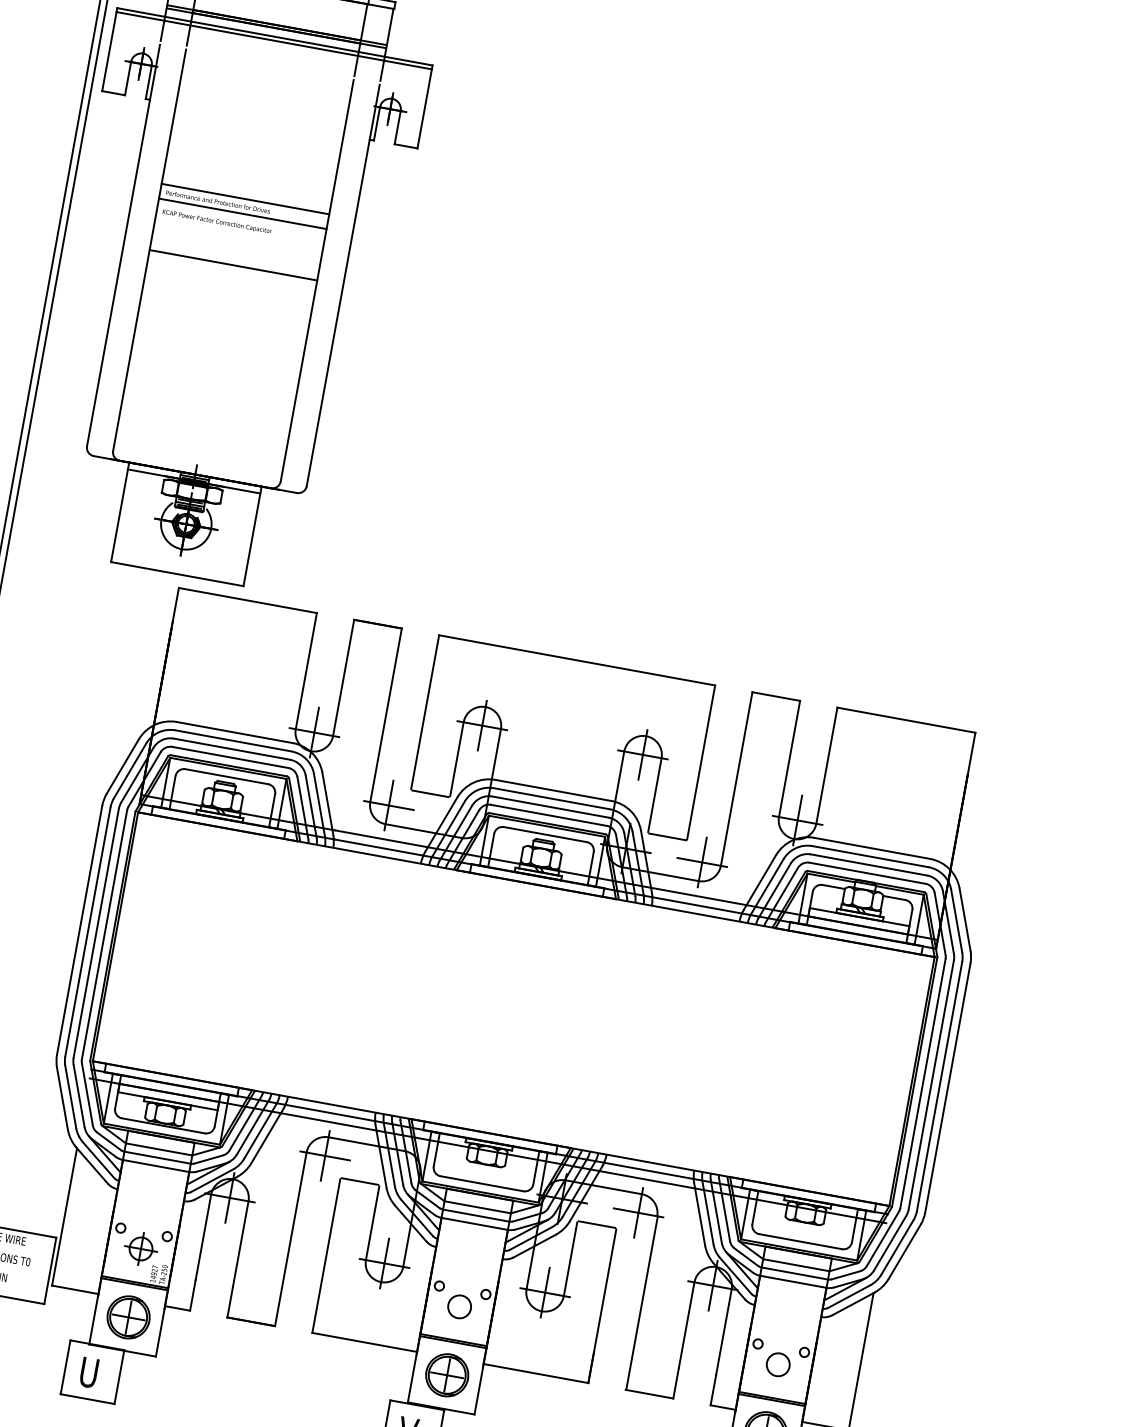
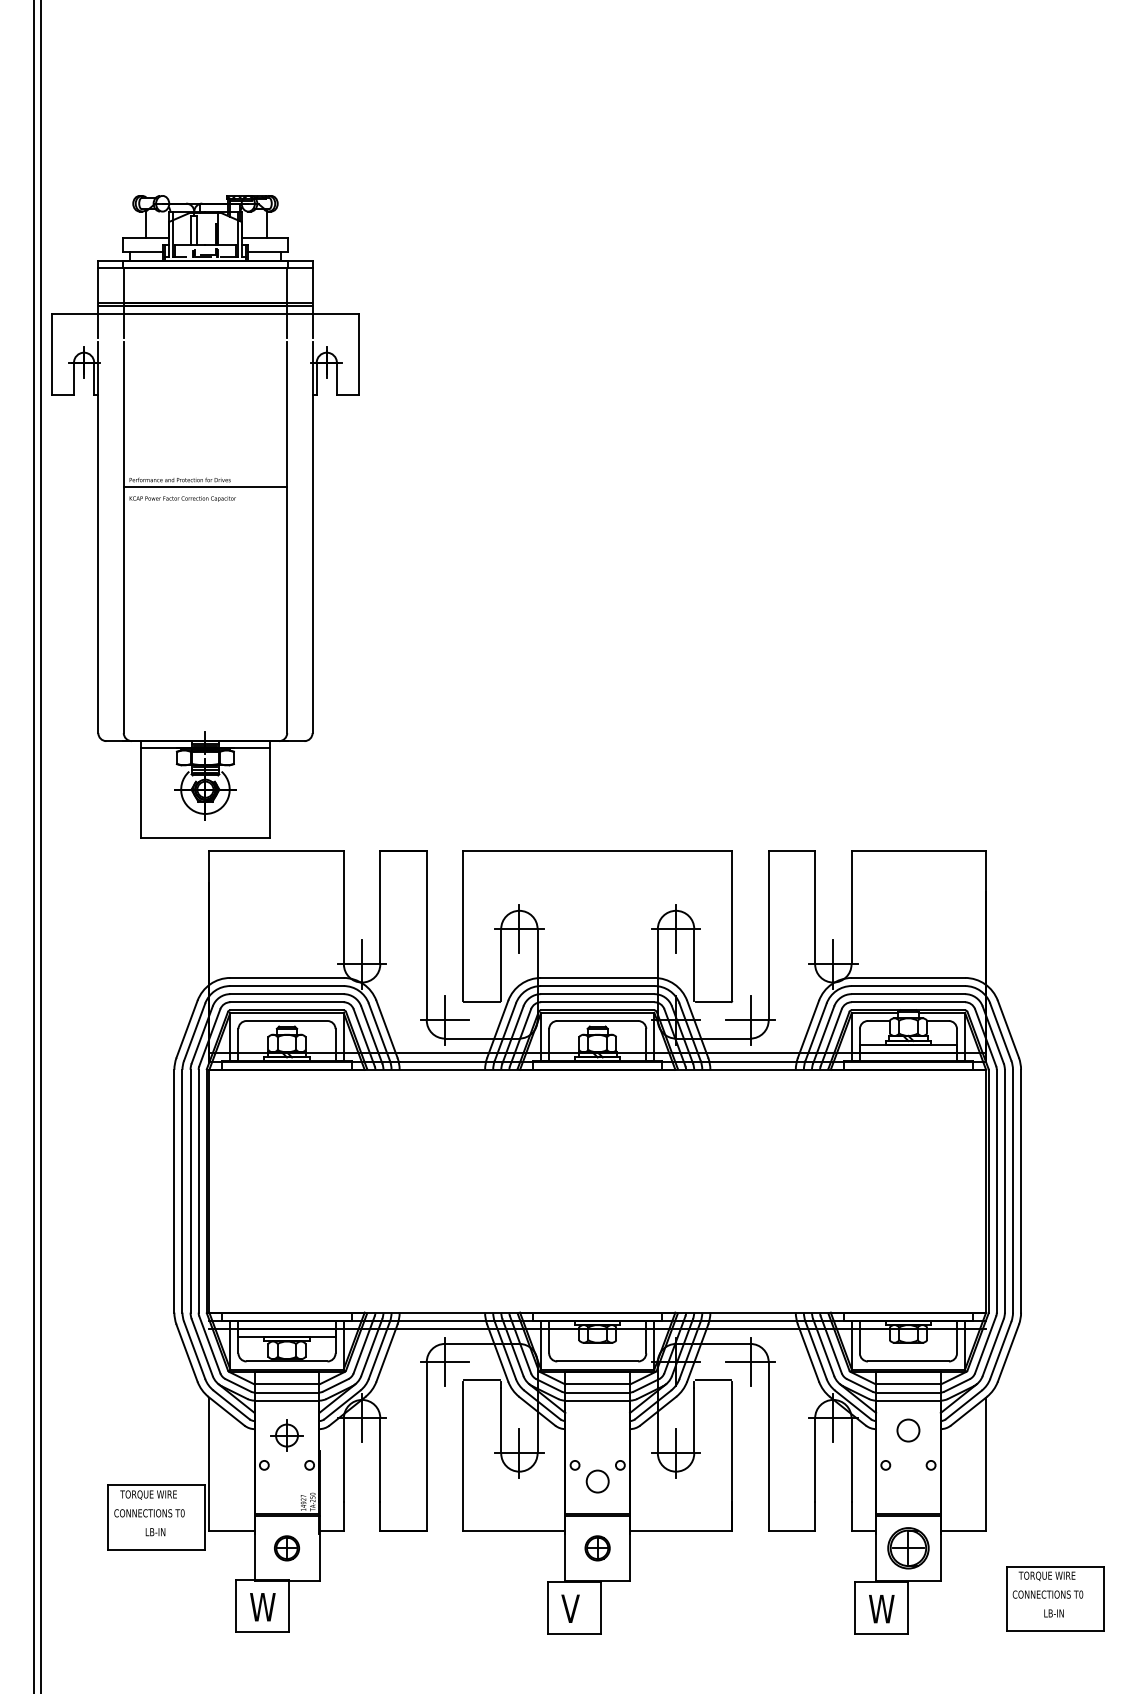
line: (274, 41) -> (205, 318), removed
line: (245, 199) -> (205, 472), removed
line: (233, 265) -> (205, 537), removed
part: (140, 1248) -> (286, 1435), moved
part: (128, 1317) -> (286, 1548), size x0.6
circle: (778, 1364) -> (908, 1430), moved
text: (92, 1373) -> (262, 1607), U -> W
part: (446, 1375) -> (597, 1548), size x0.6

